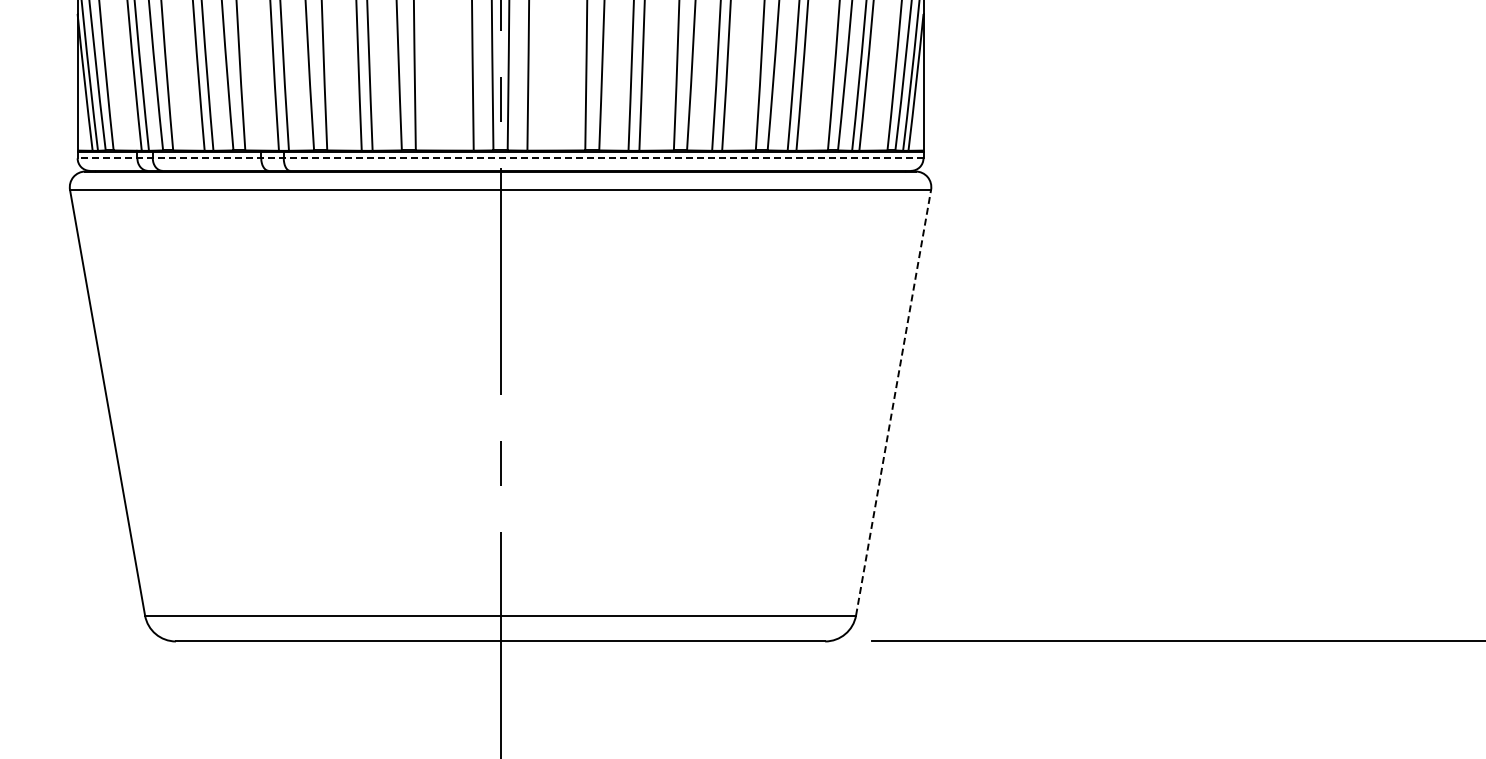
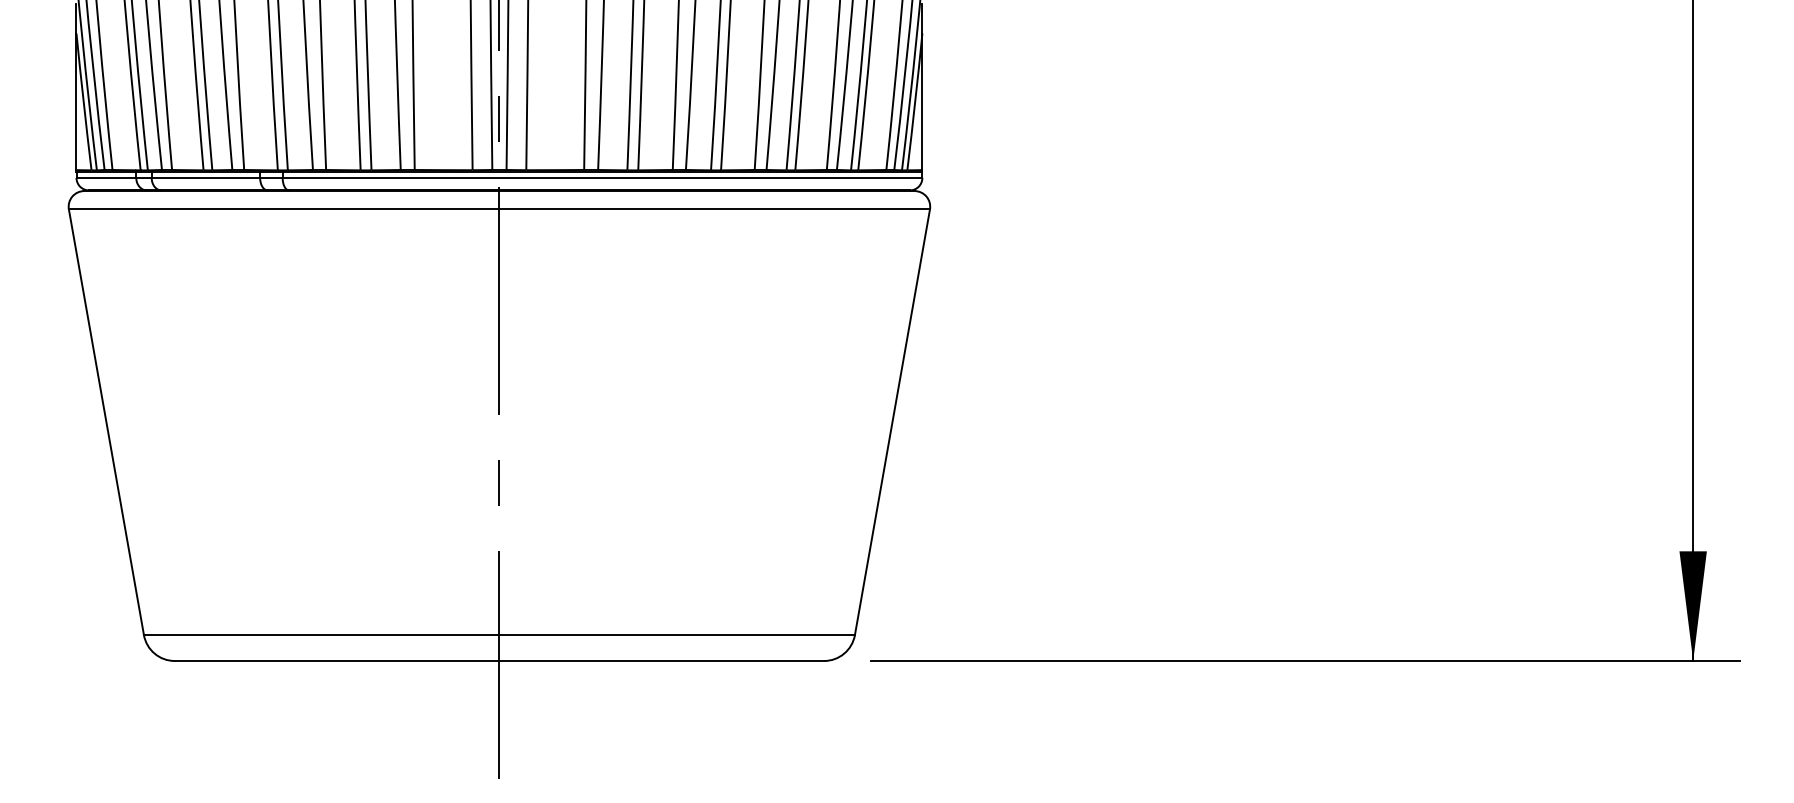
line: (500, 157) -> (499, 177), dashed -> solid
line: (893, 401) -> (892, 421), dashed -> solid

